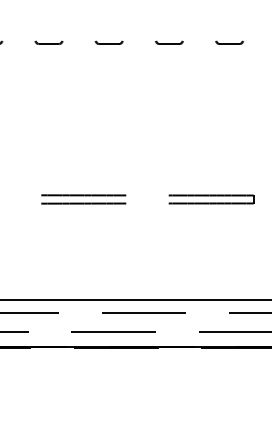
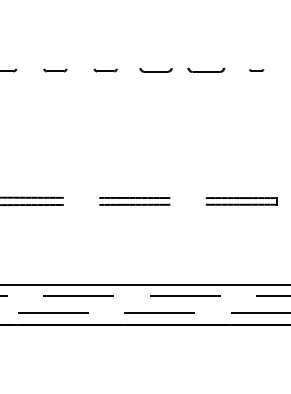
part: (108, 42) -> (155, 70), size x1.4
part: (169, 42) -> (206, 70), size x1.6
part: (229, 42) -> (256, 70), size x0.6

